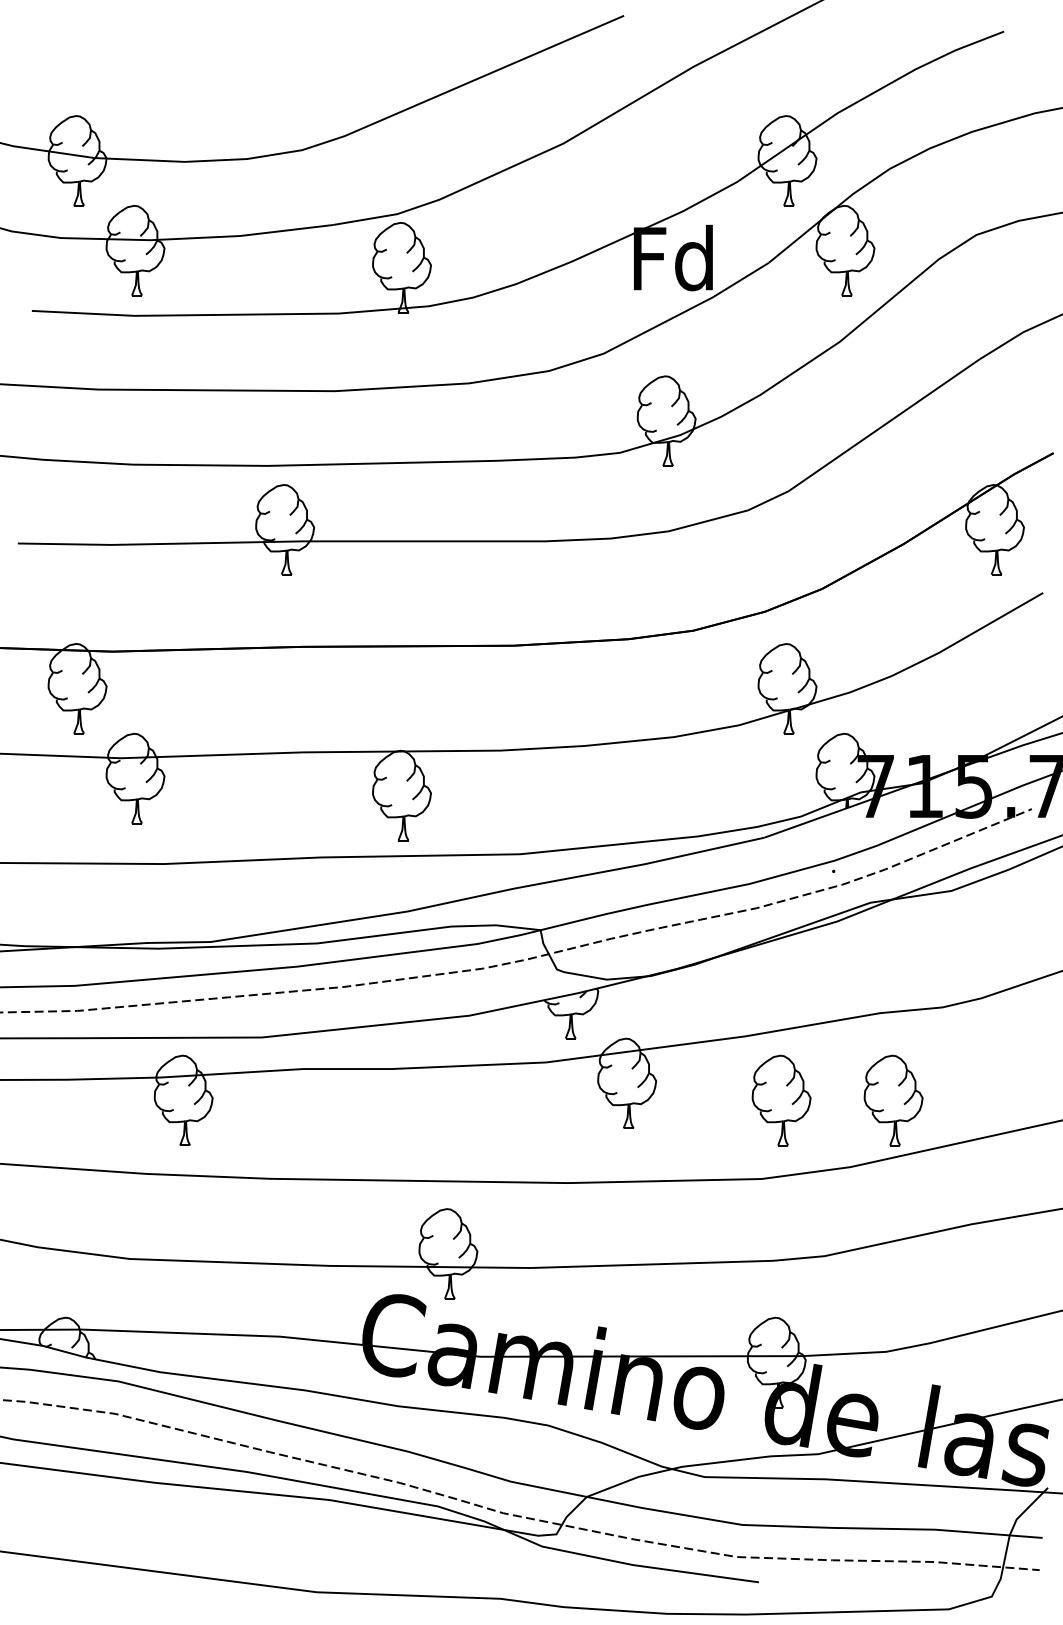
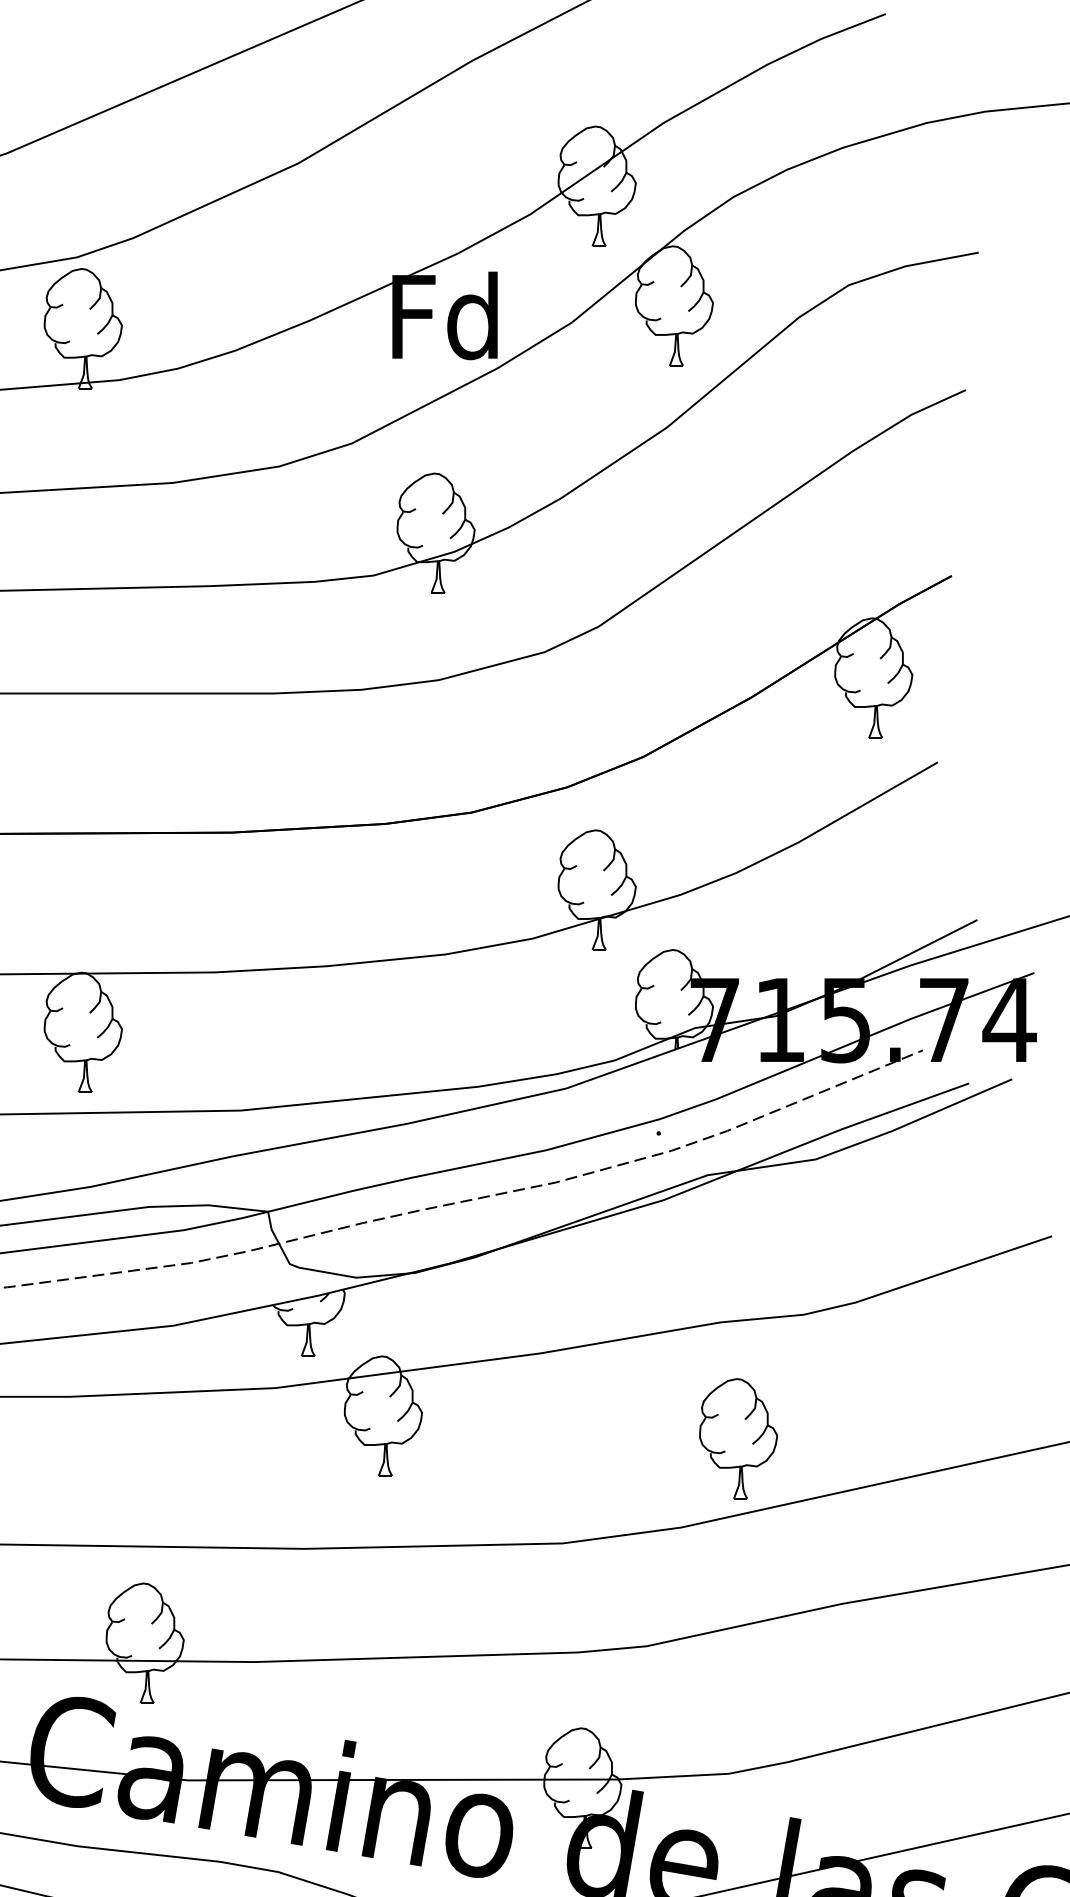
part: (781, 1100) -> (589, 1438), removed

